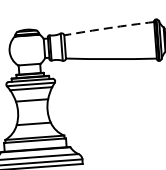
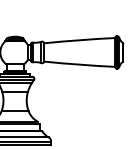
arc: (108, 28) -> (79, 40), dashed -> solid

